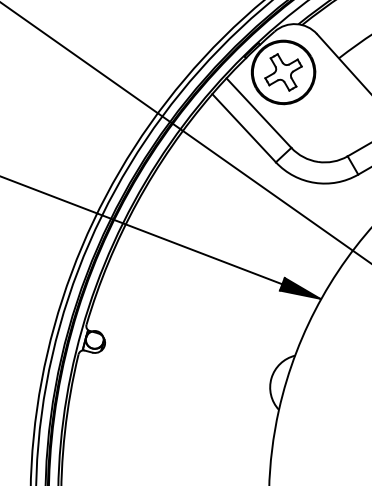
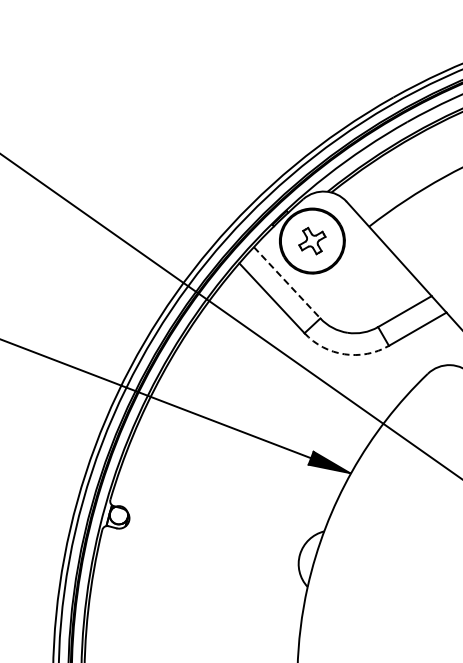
part: (283, 71) -> (312, 240), size x0.7
line: (259, 112) -> (287, 282), solid -> dashed
arc: (314, 183) -> (344, 354), solid -> dashed

